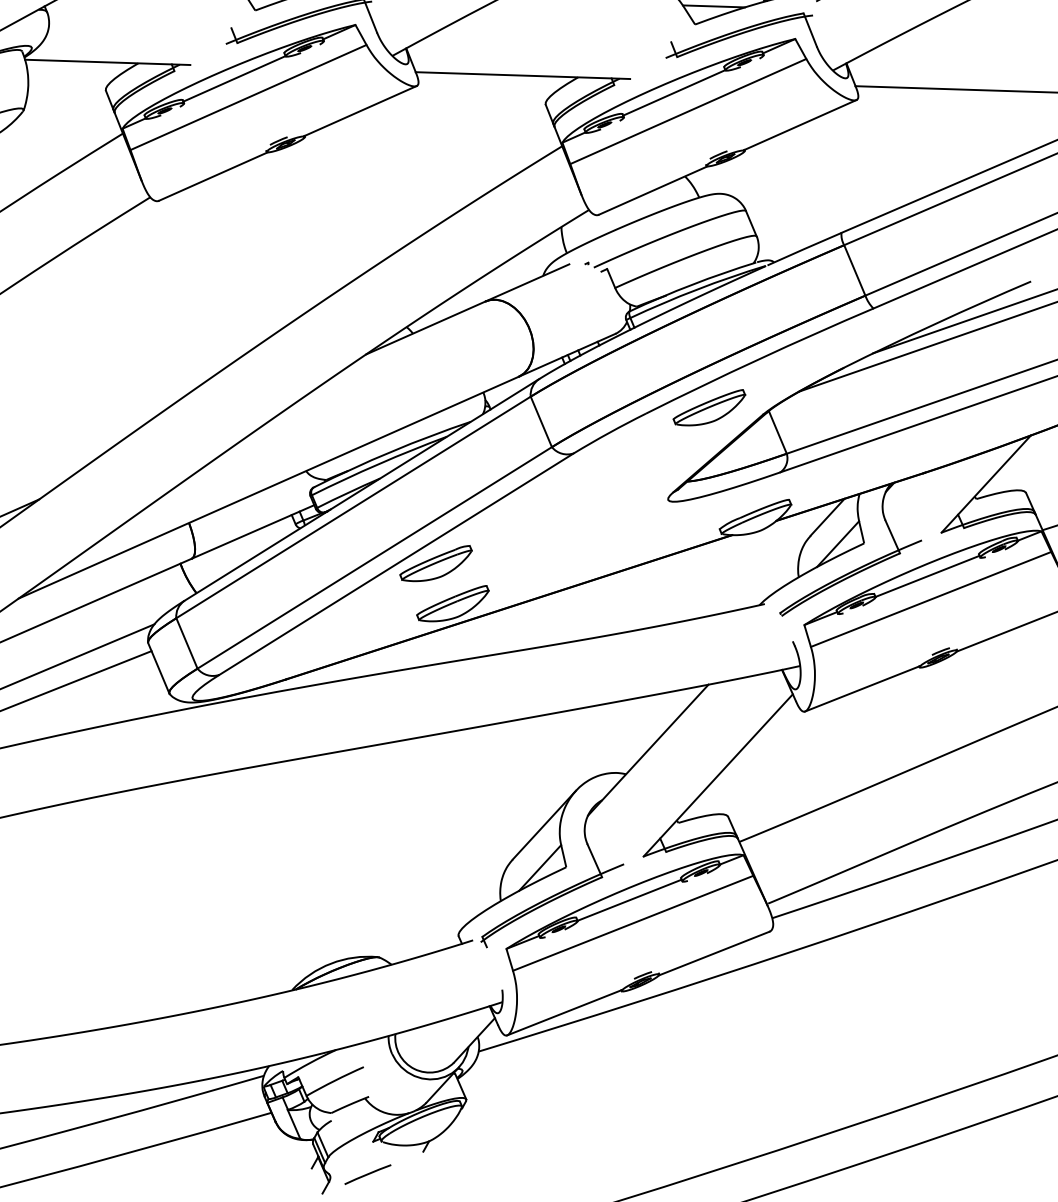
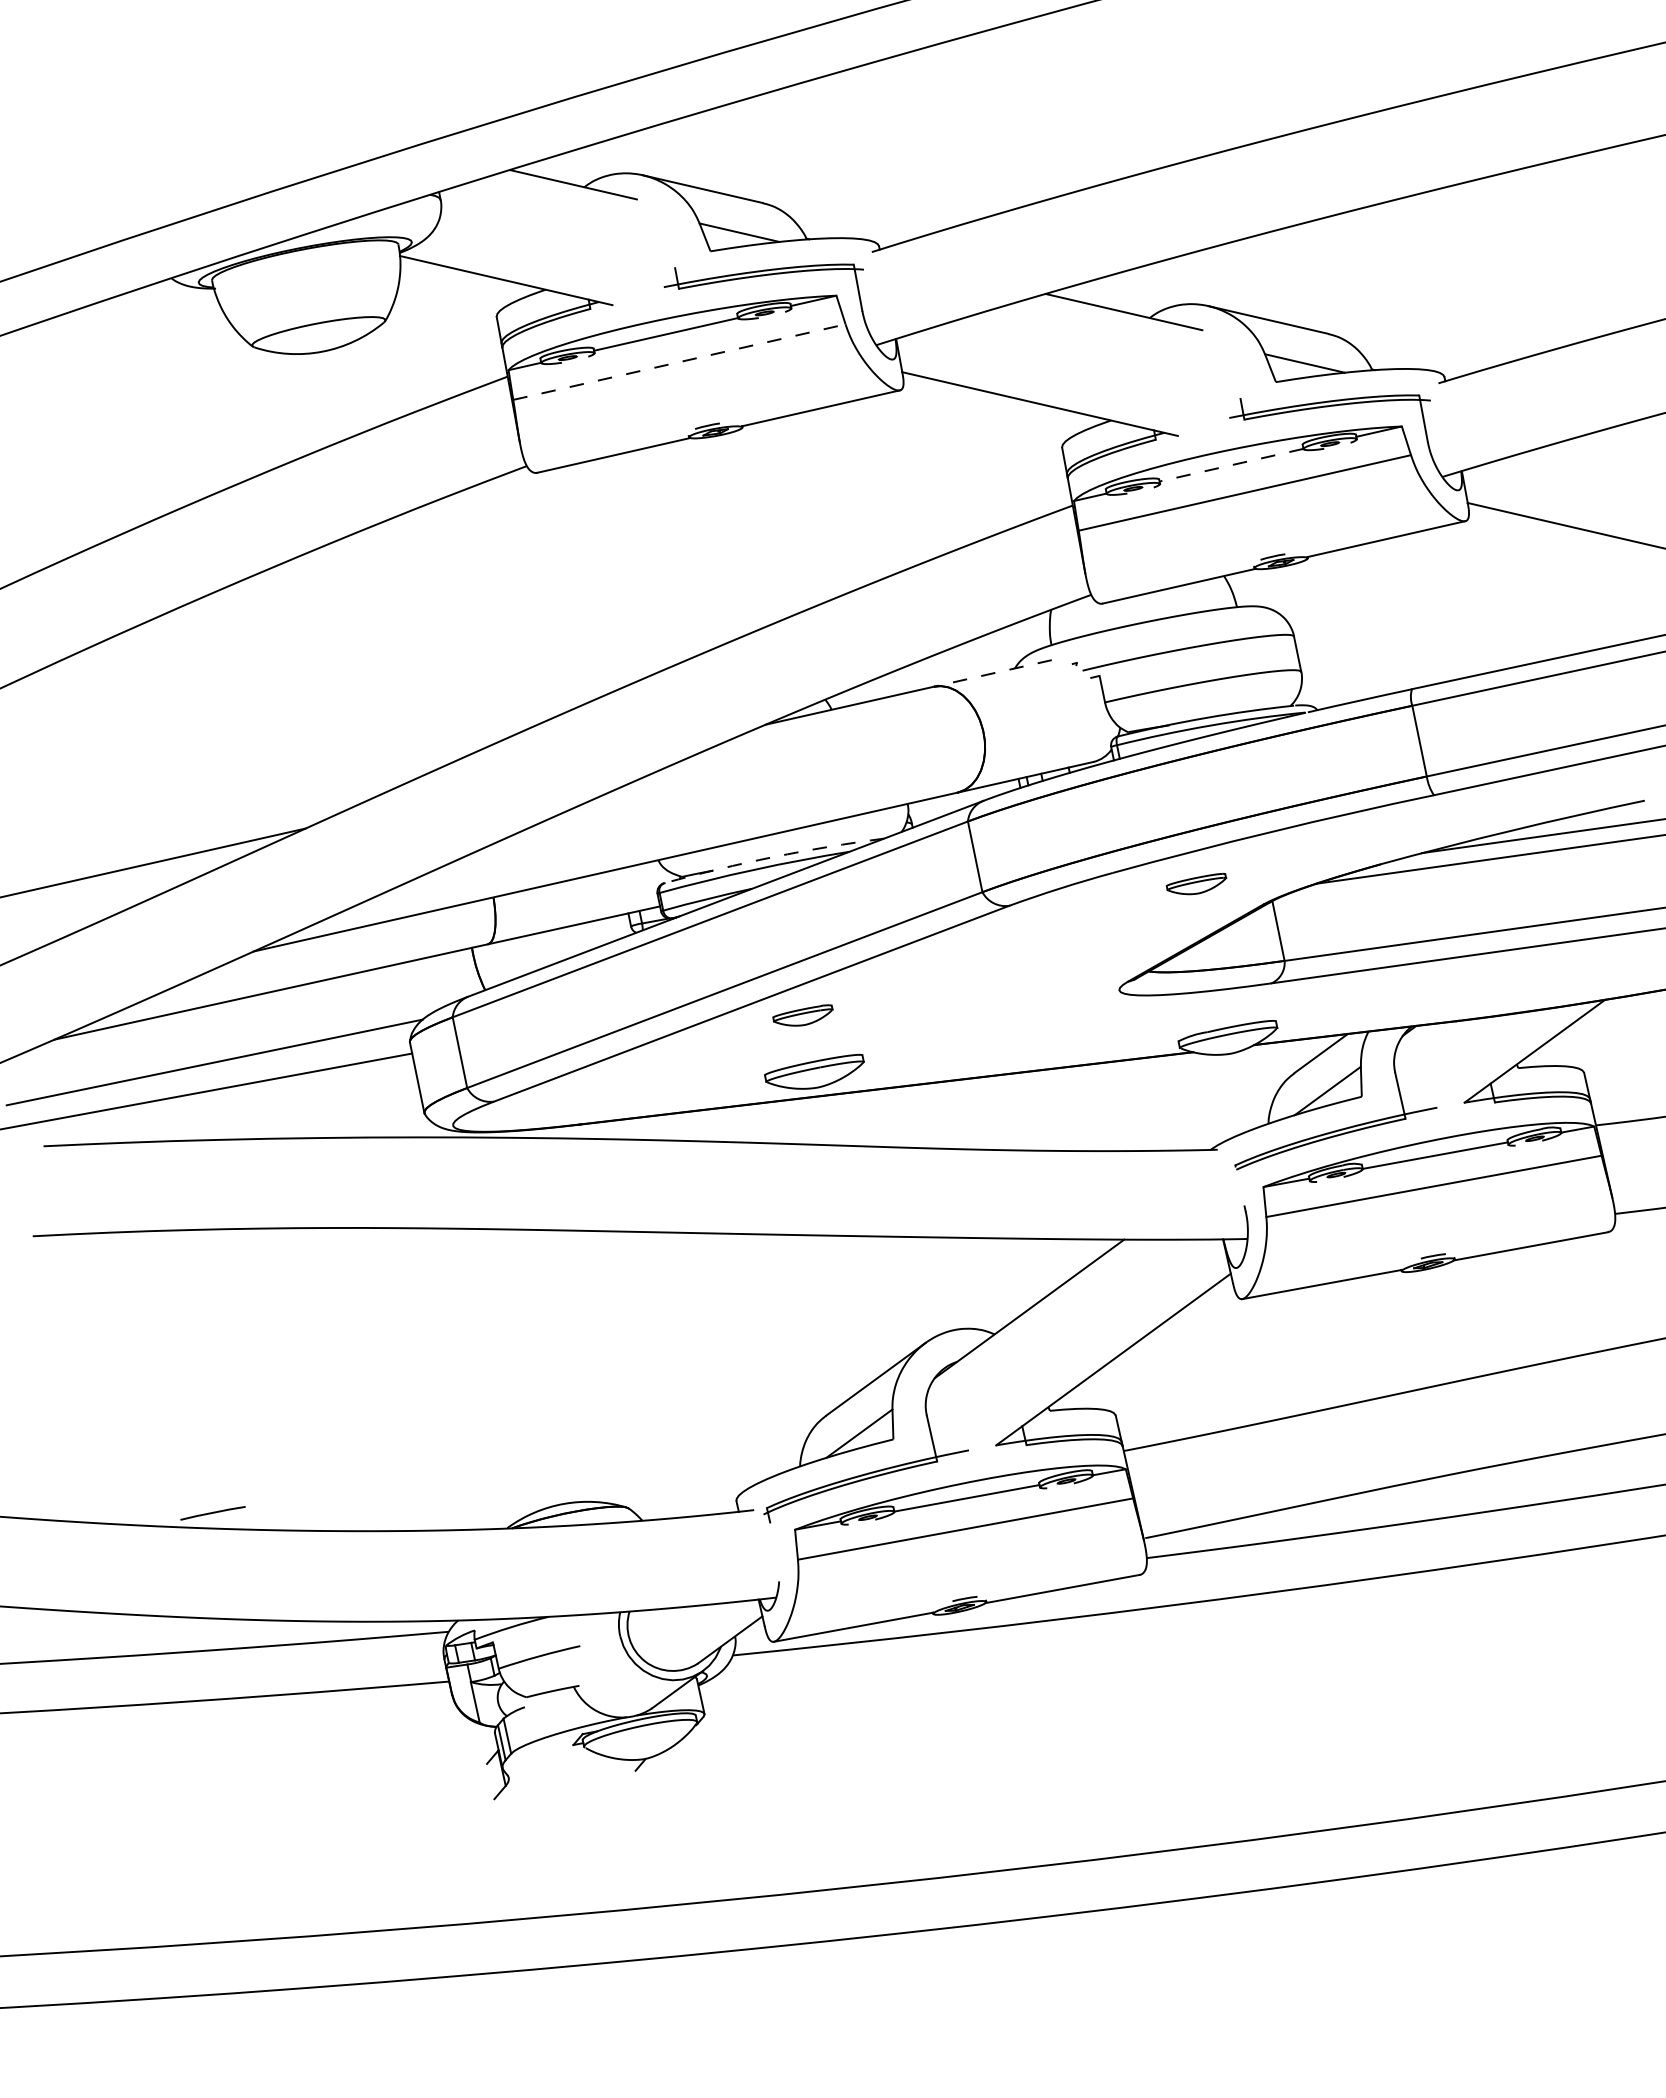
line: (674, 93) -> (1231, 465), solid -> dashed
line: (248, 97) -> (679, 362), solid -> dashed
line: (527, 283) -> (992, 673), solid -> dashed
part: (709, 409) -> (1196, 883), size x0.6
arc: (391, 452) -> (773, 857), solid -> dashed
part: (436, 565) -> (802, 1015), size x0.6
line: (367, 1174) -> (212, 1513), moved

